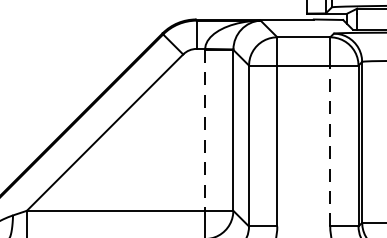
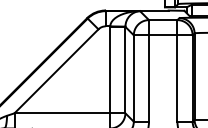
line: (205, 131) -> (110, 70), dashed -> solid
line: (330, 145) -> (177, 78), dashed -> solid

